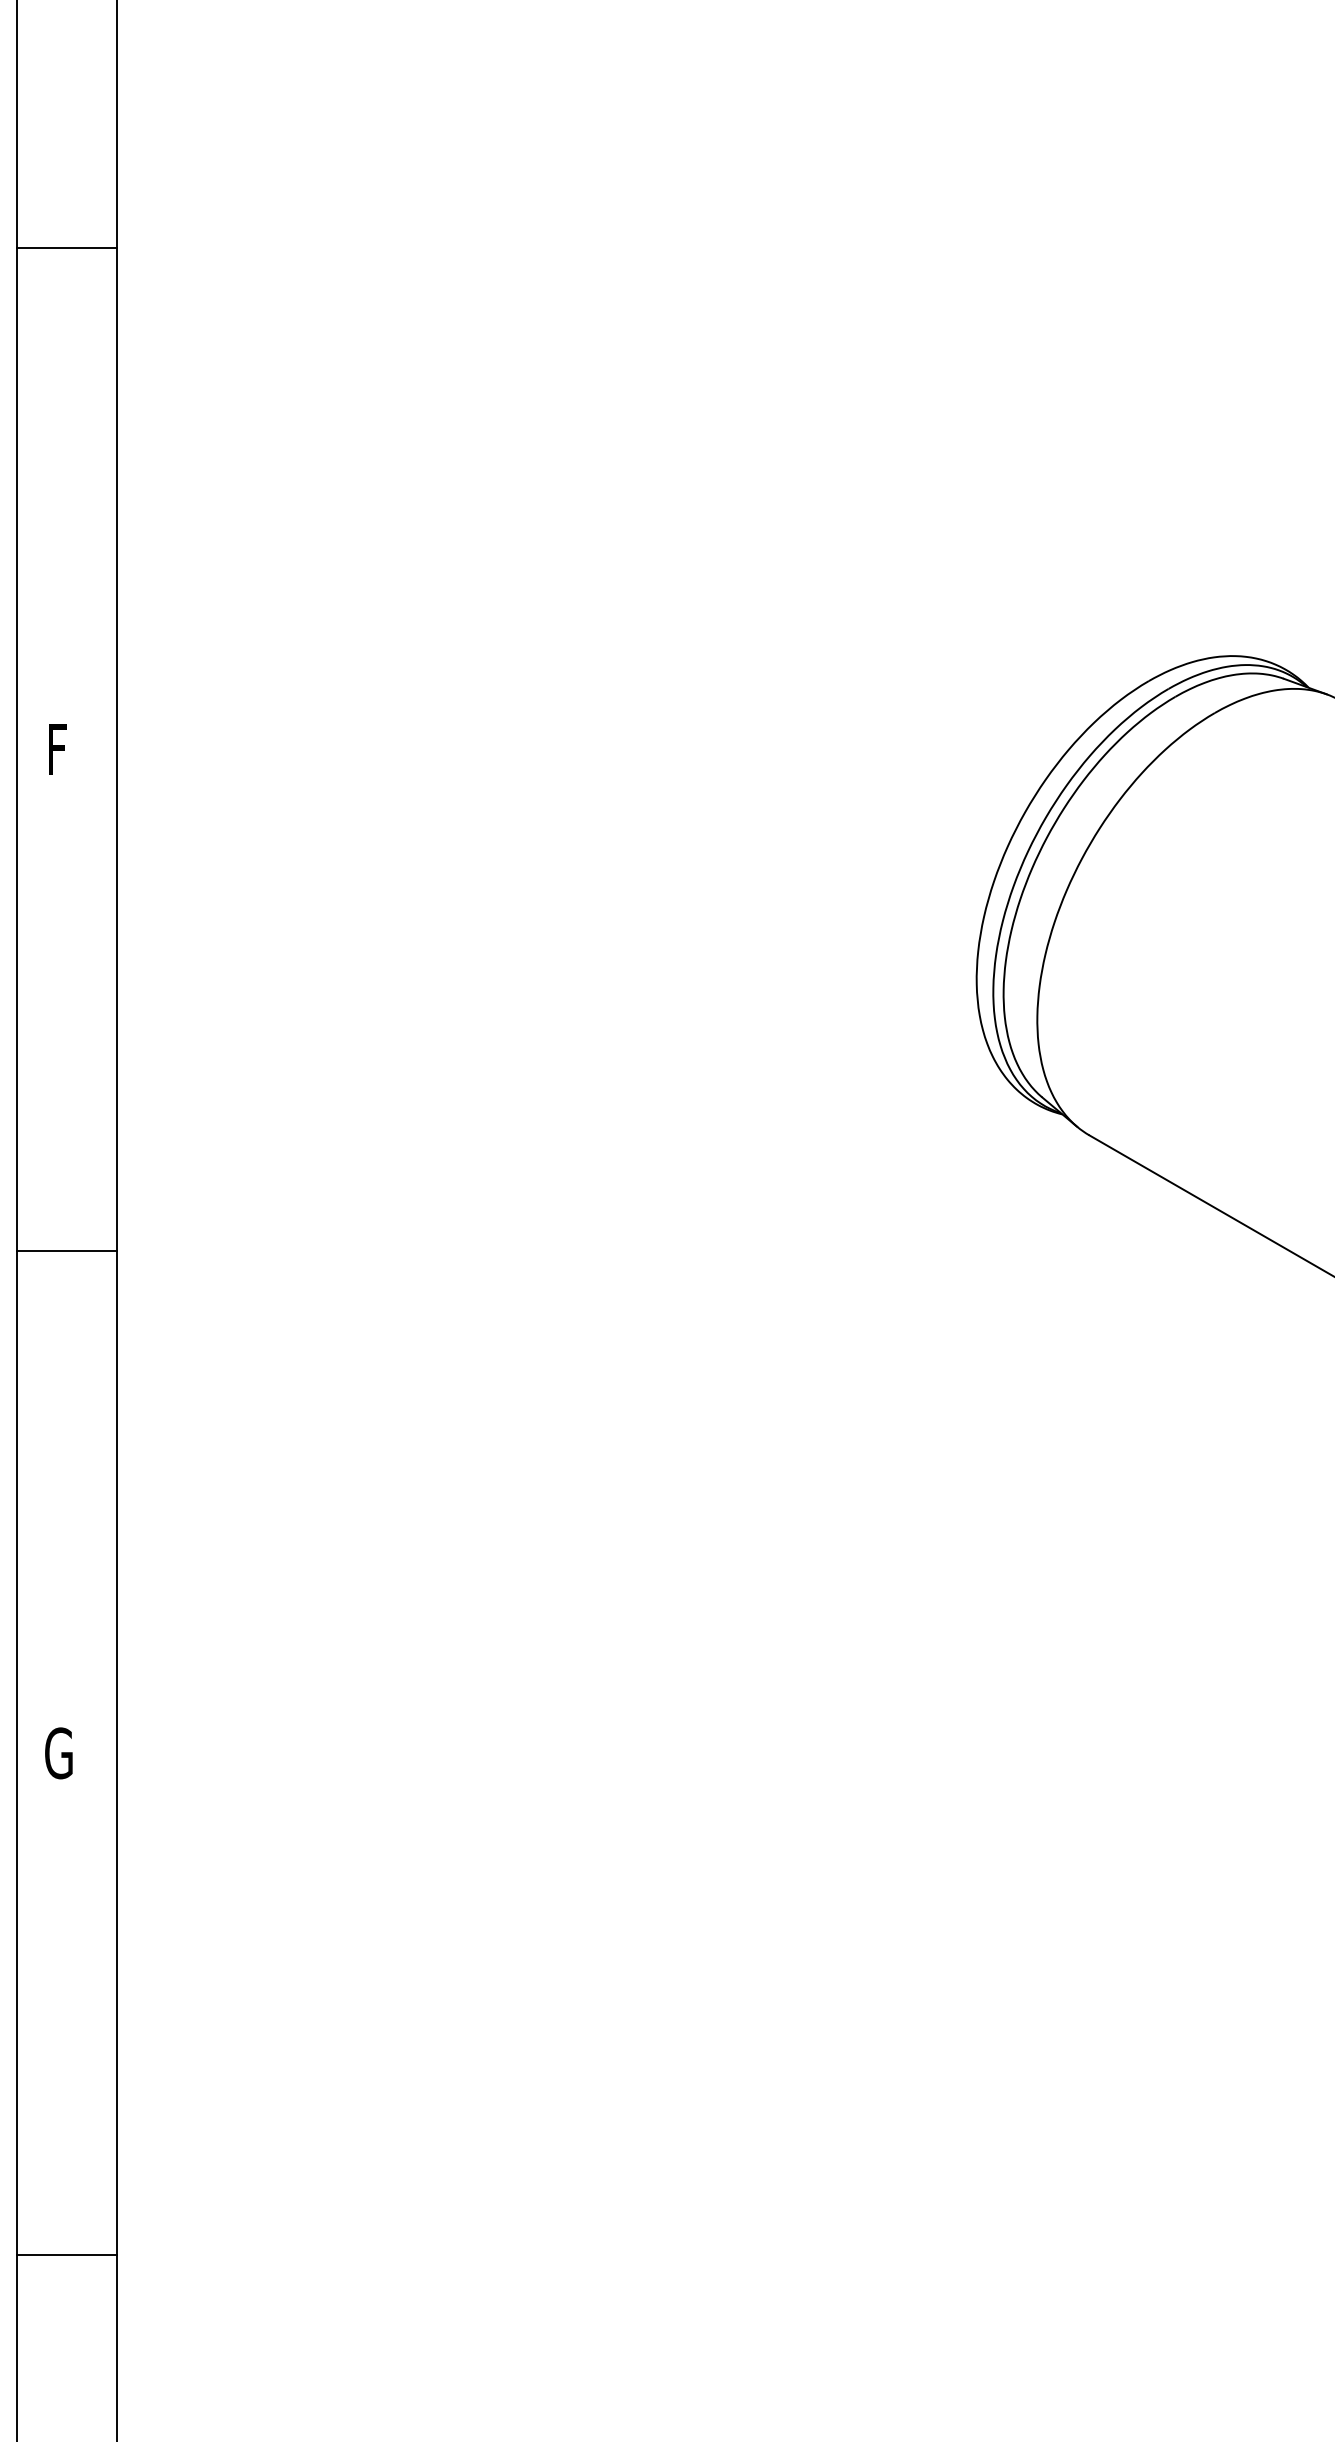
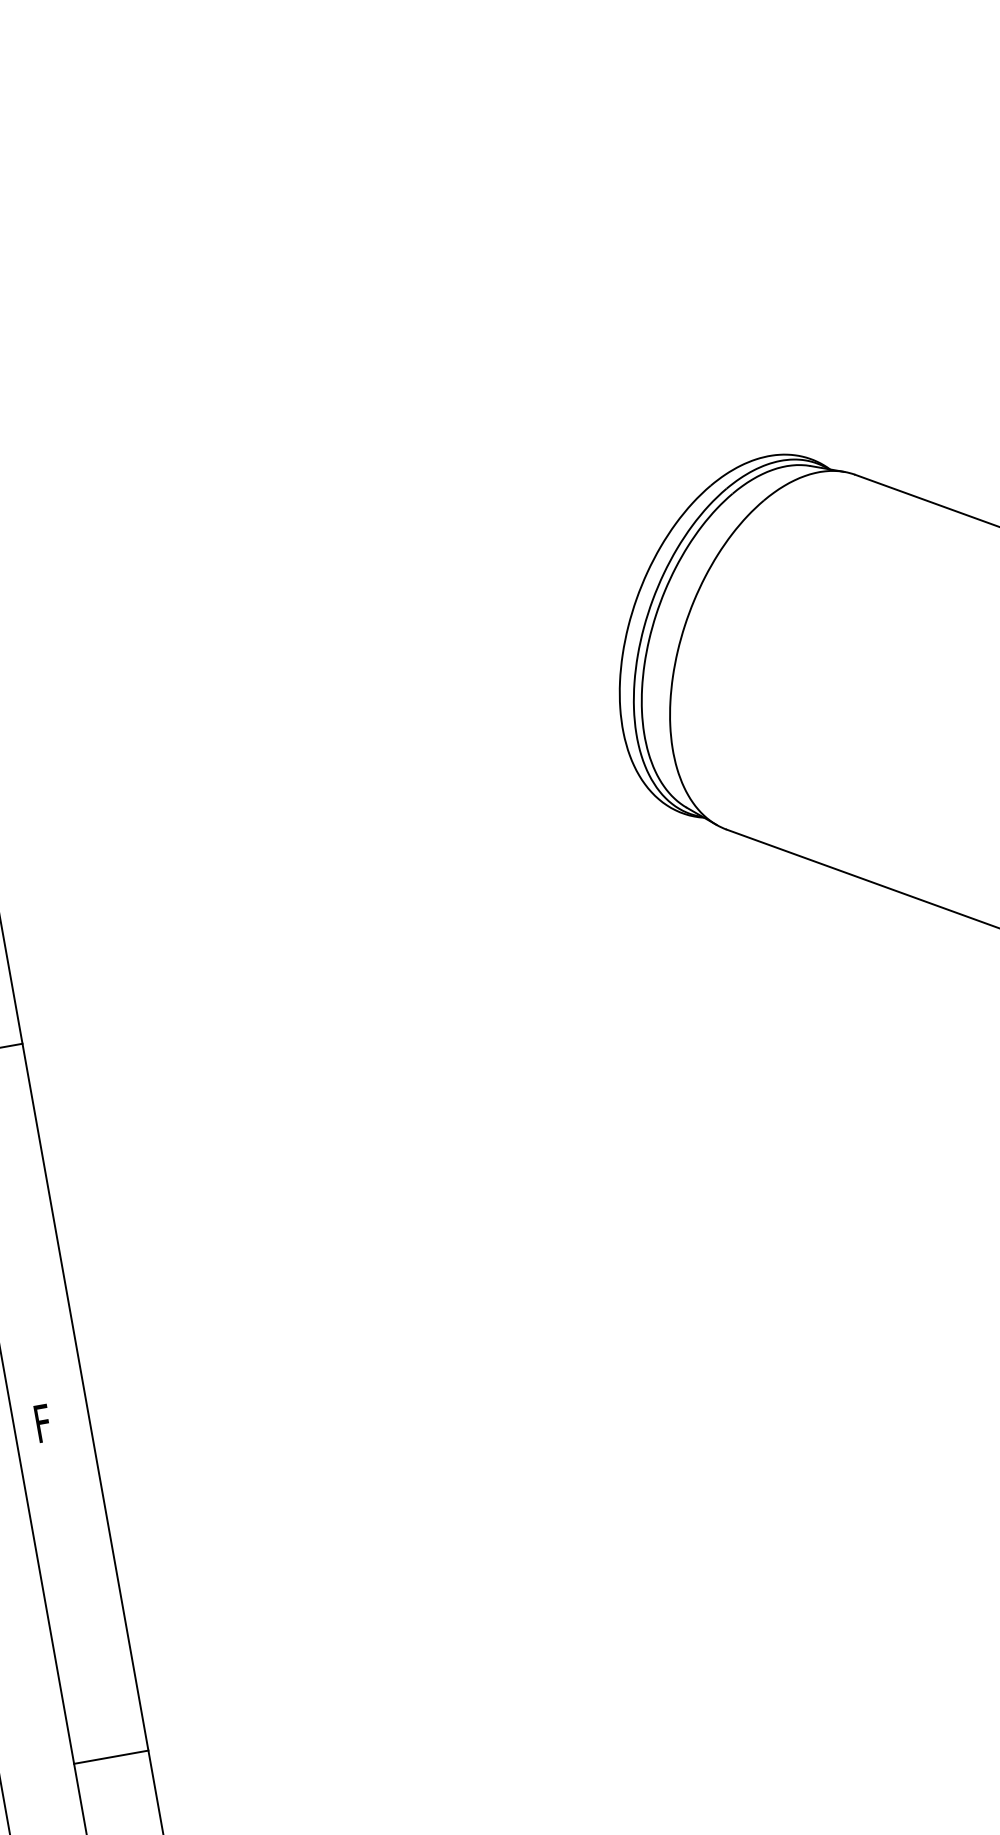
text: (58, 1753) -> (45, 1423), G -> F
line: (66, 2255) -> (110, 1757), moved

